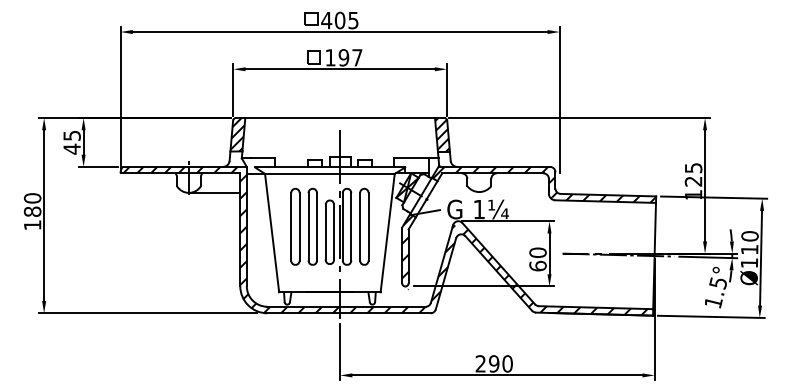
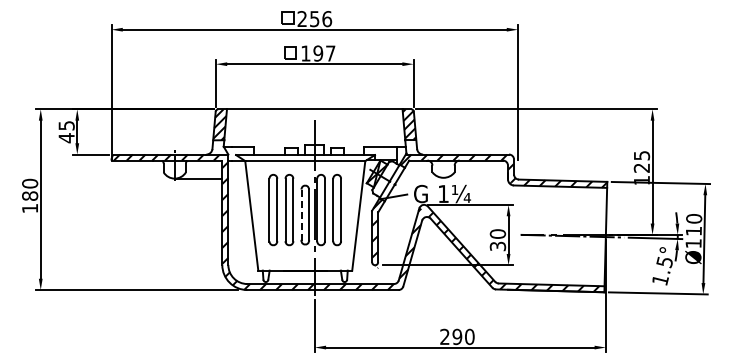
text: (339, 20) -> (314, 19), 405 -> 256
line: (325, 232) -> (301, 215), solid -> dashed
text: (537, 266) -> (497, 246), 60 -> 30

